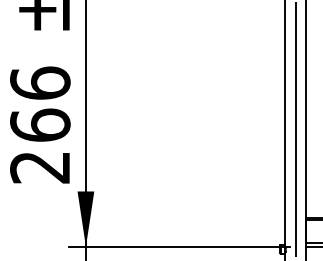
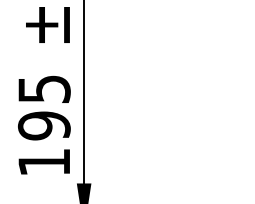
text: (40, 124) -> (44, 125), 266 -> 195

